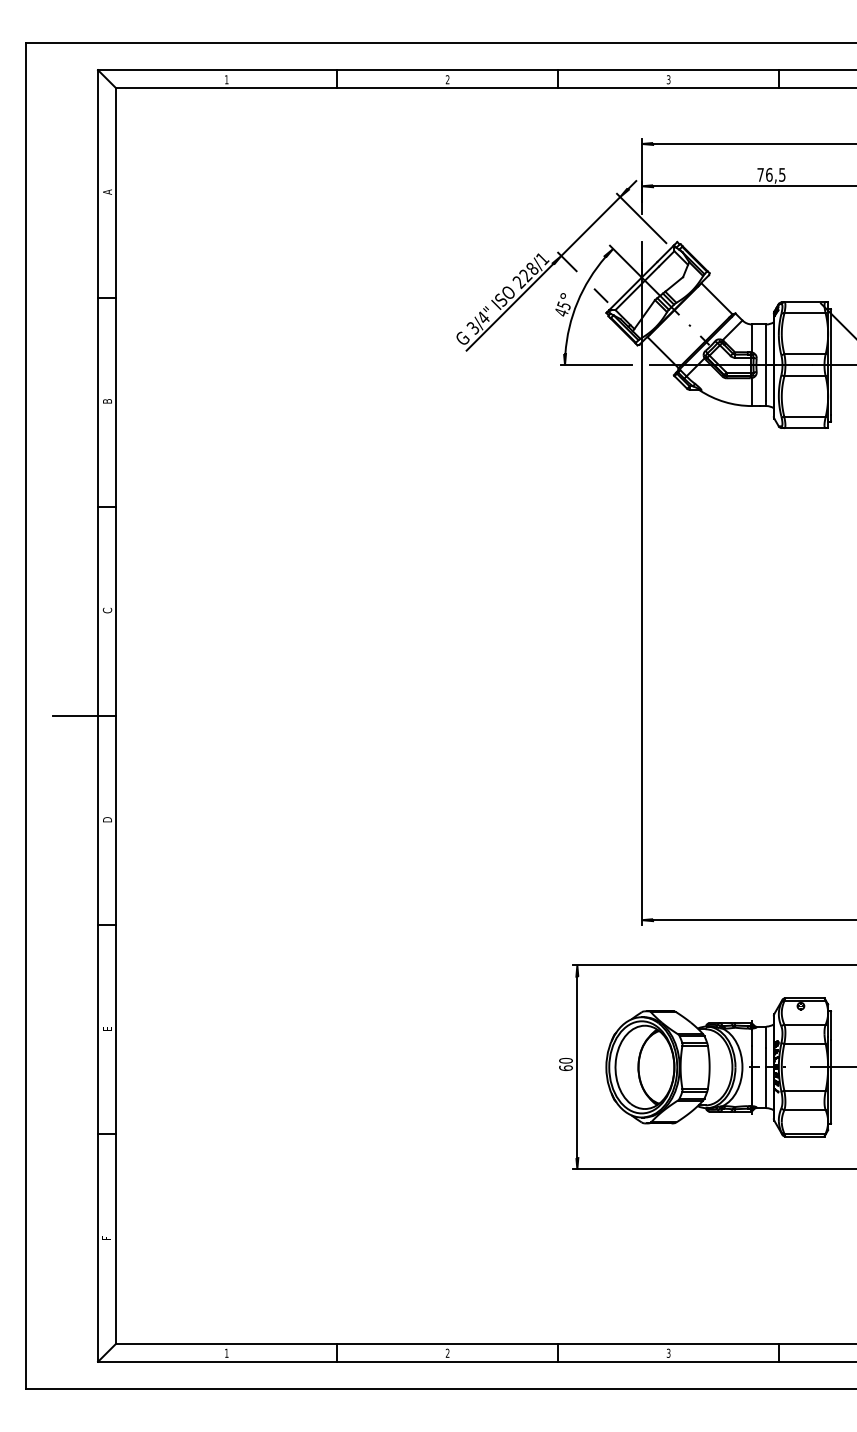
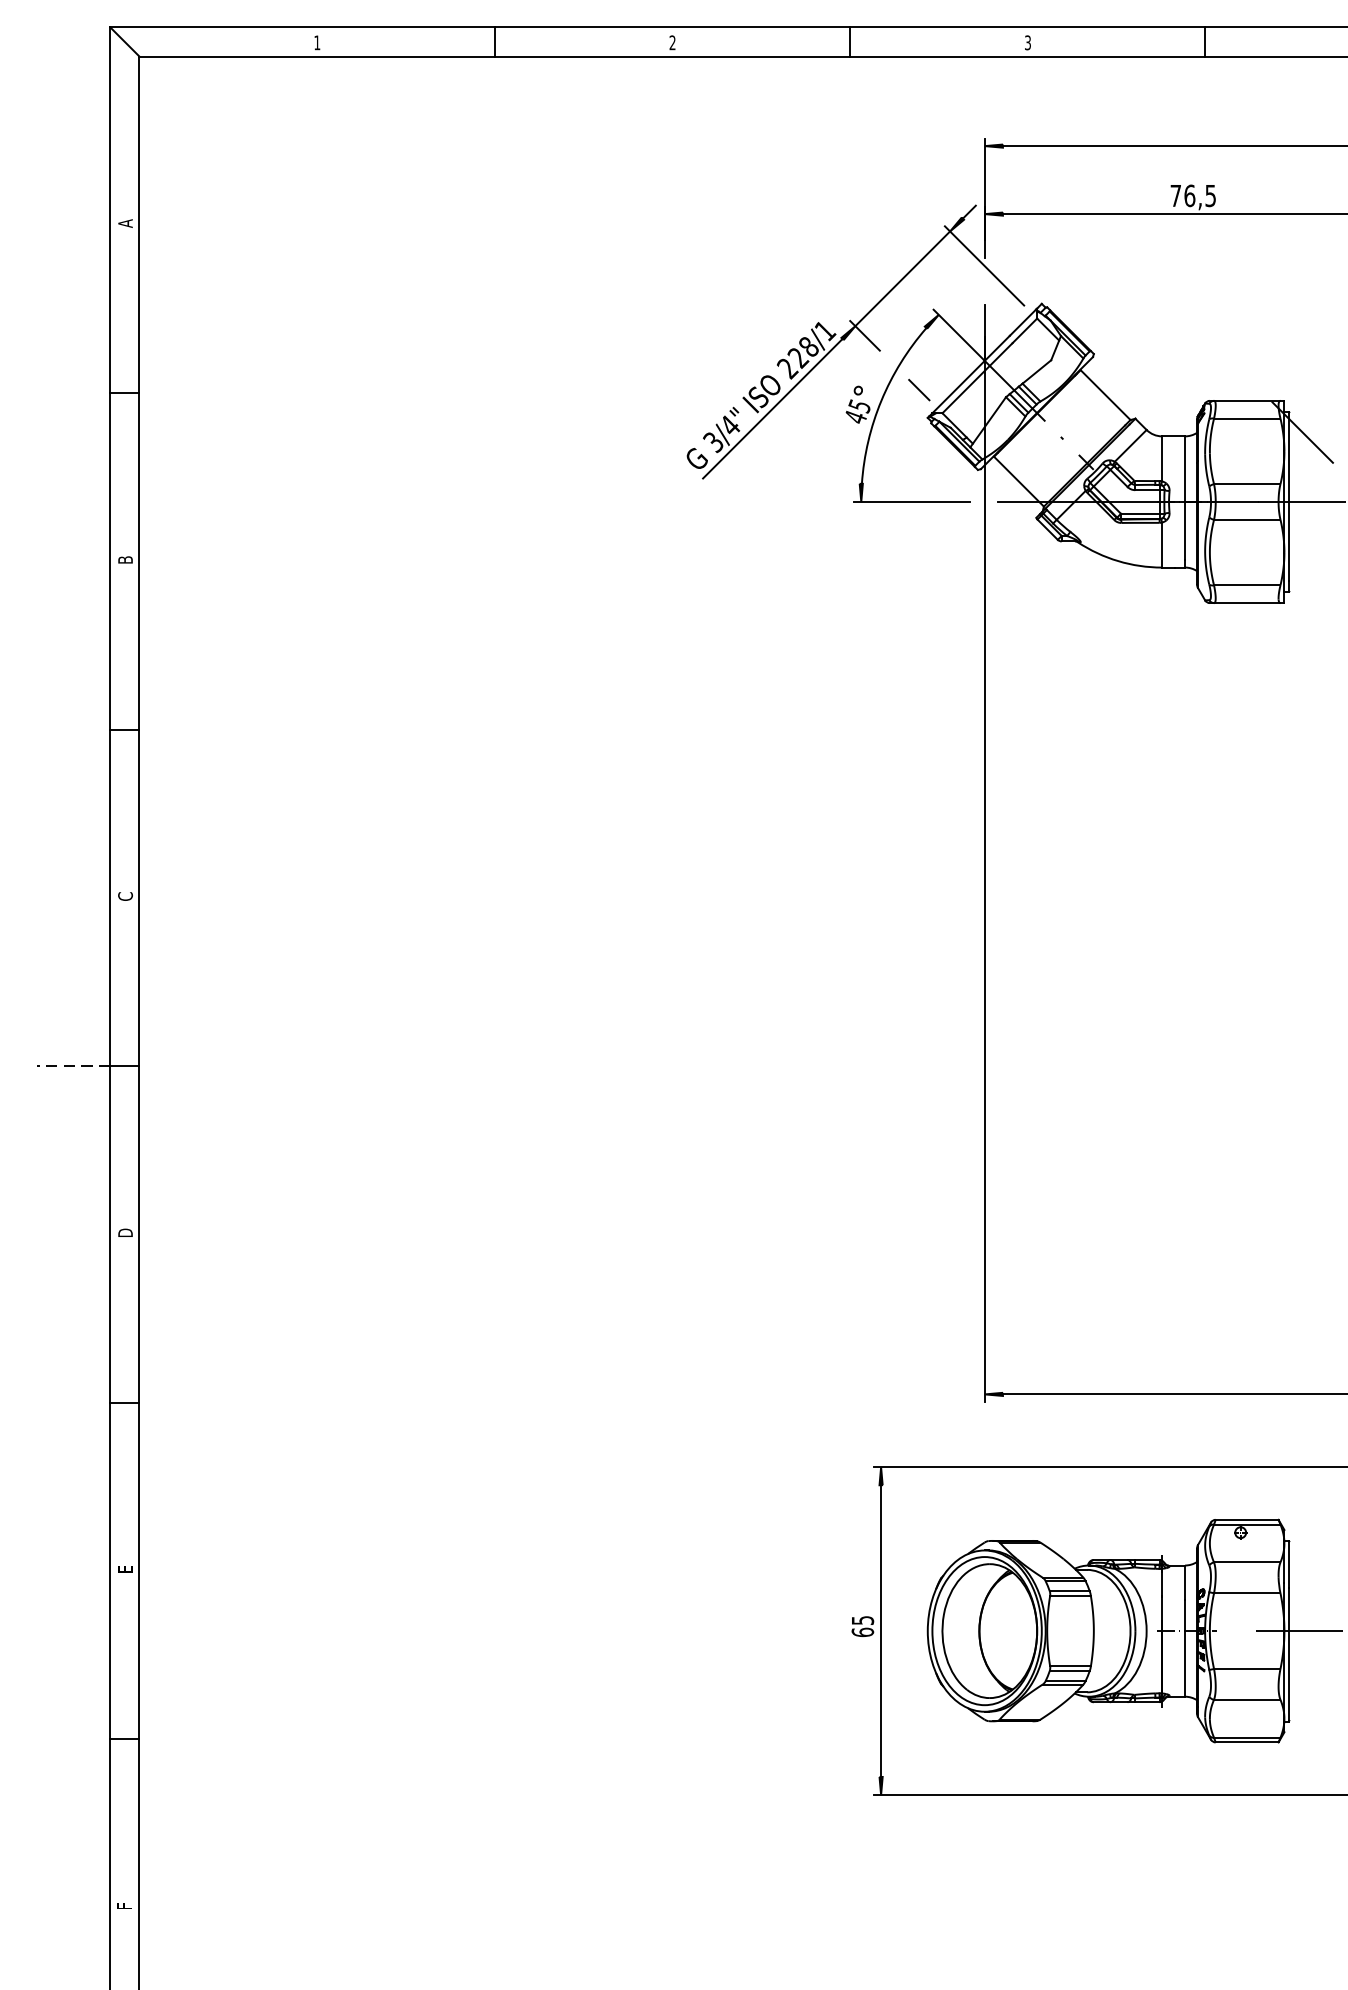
line: (75, 716) -> (74, 1066), solid -> dashed
text: (565, 1060) -> (862, 1620), 60 -> 65

